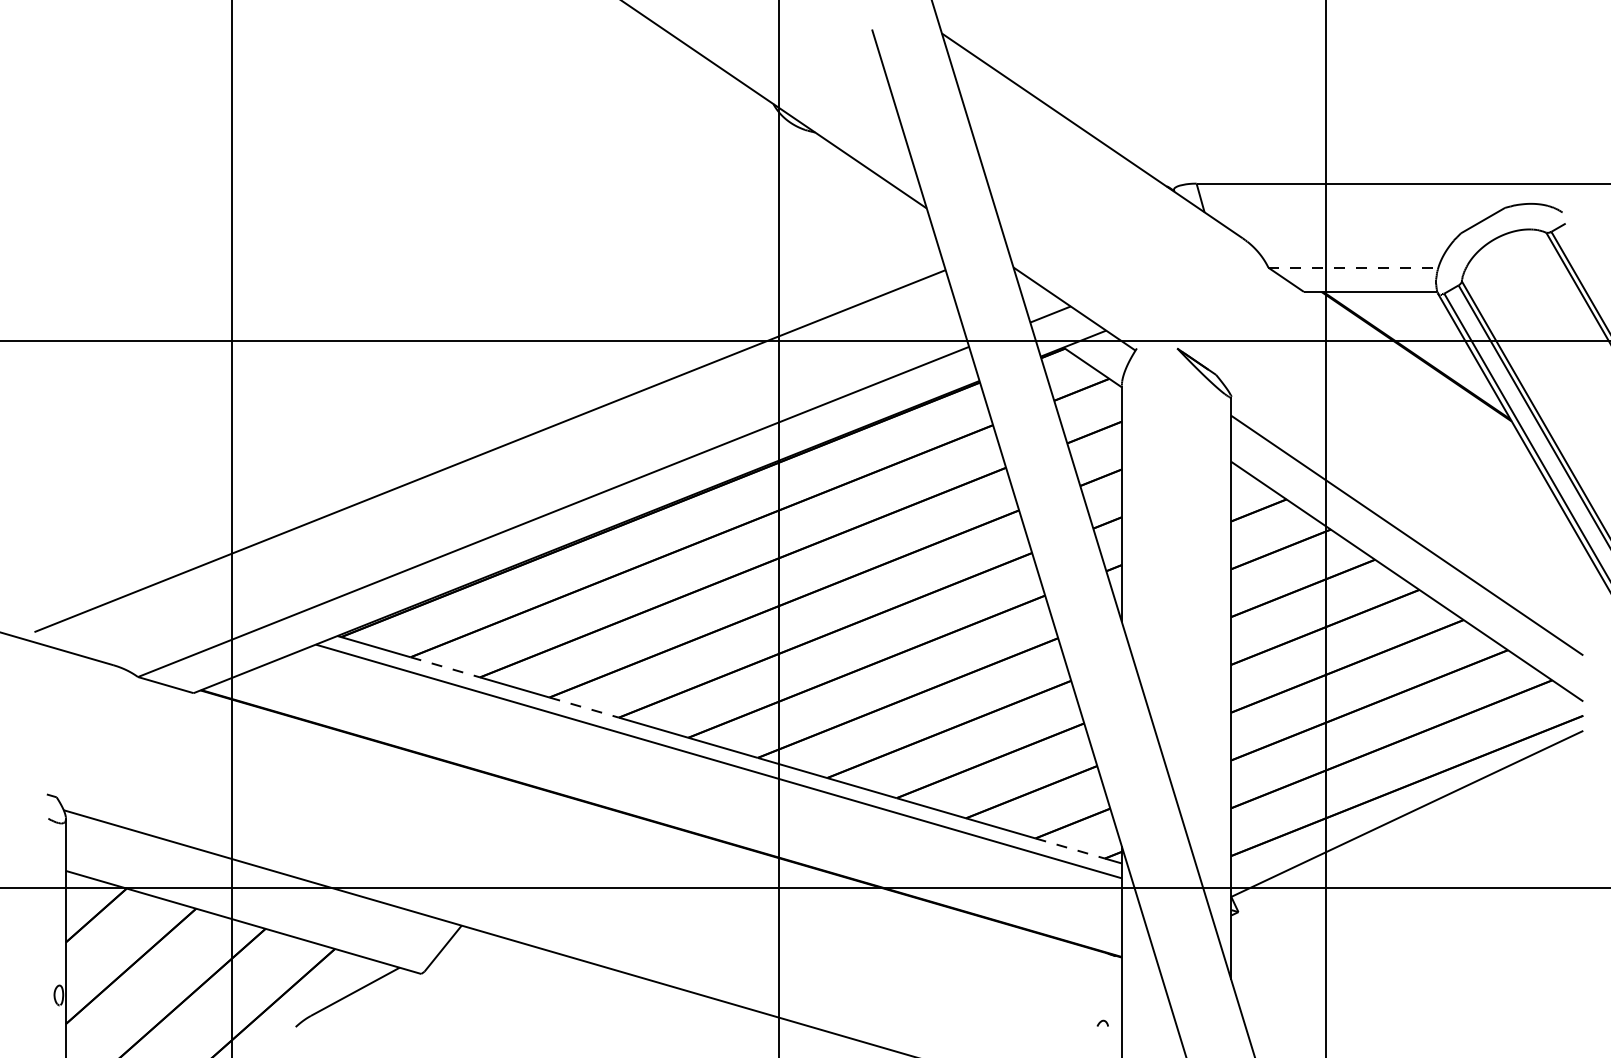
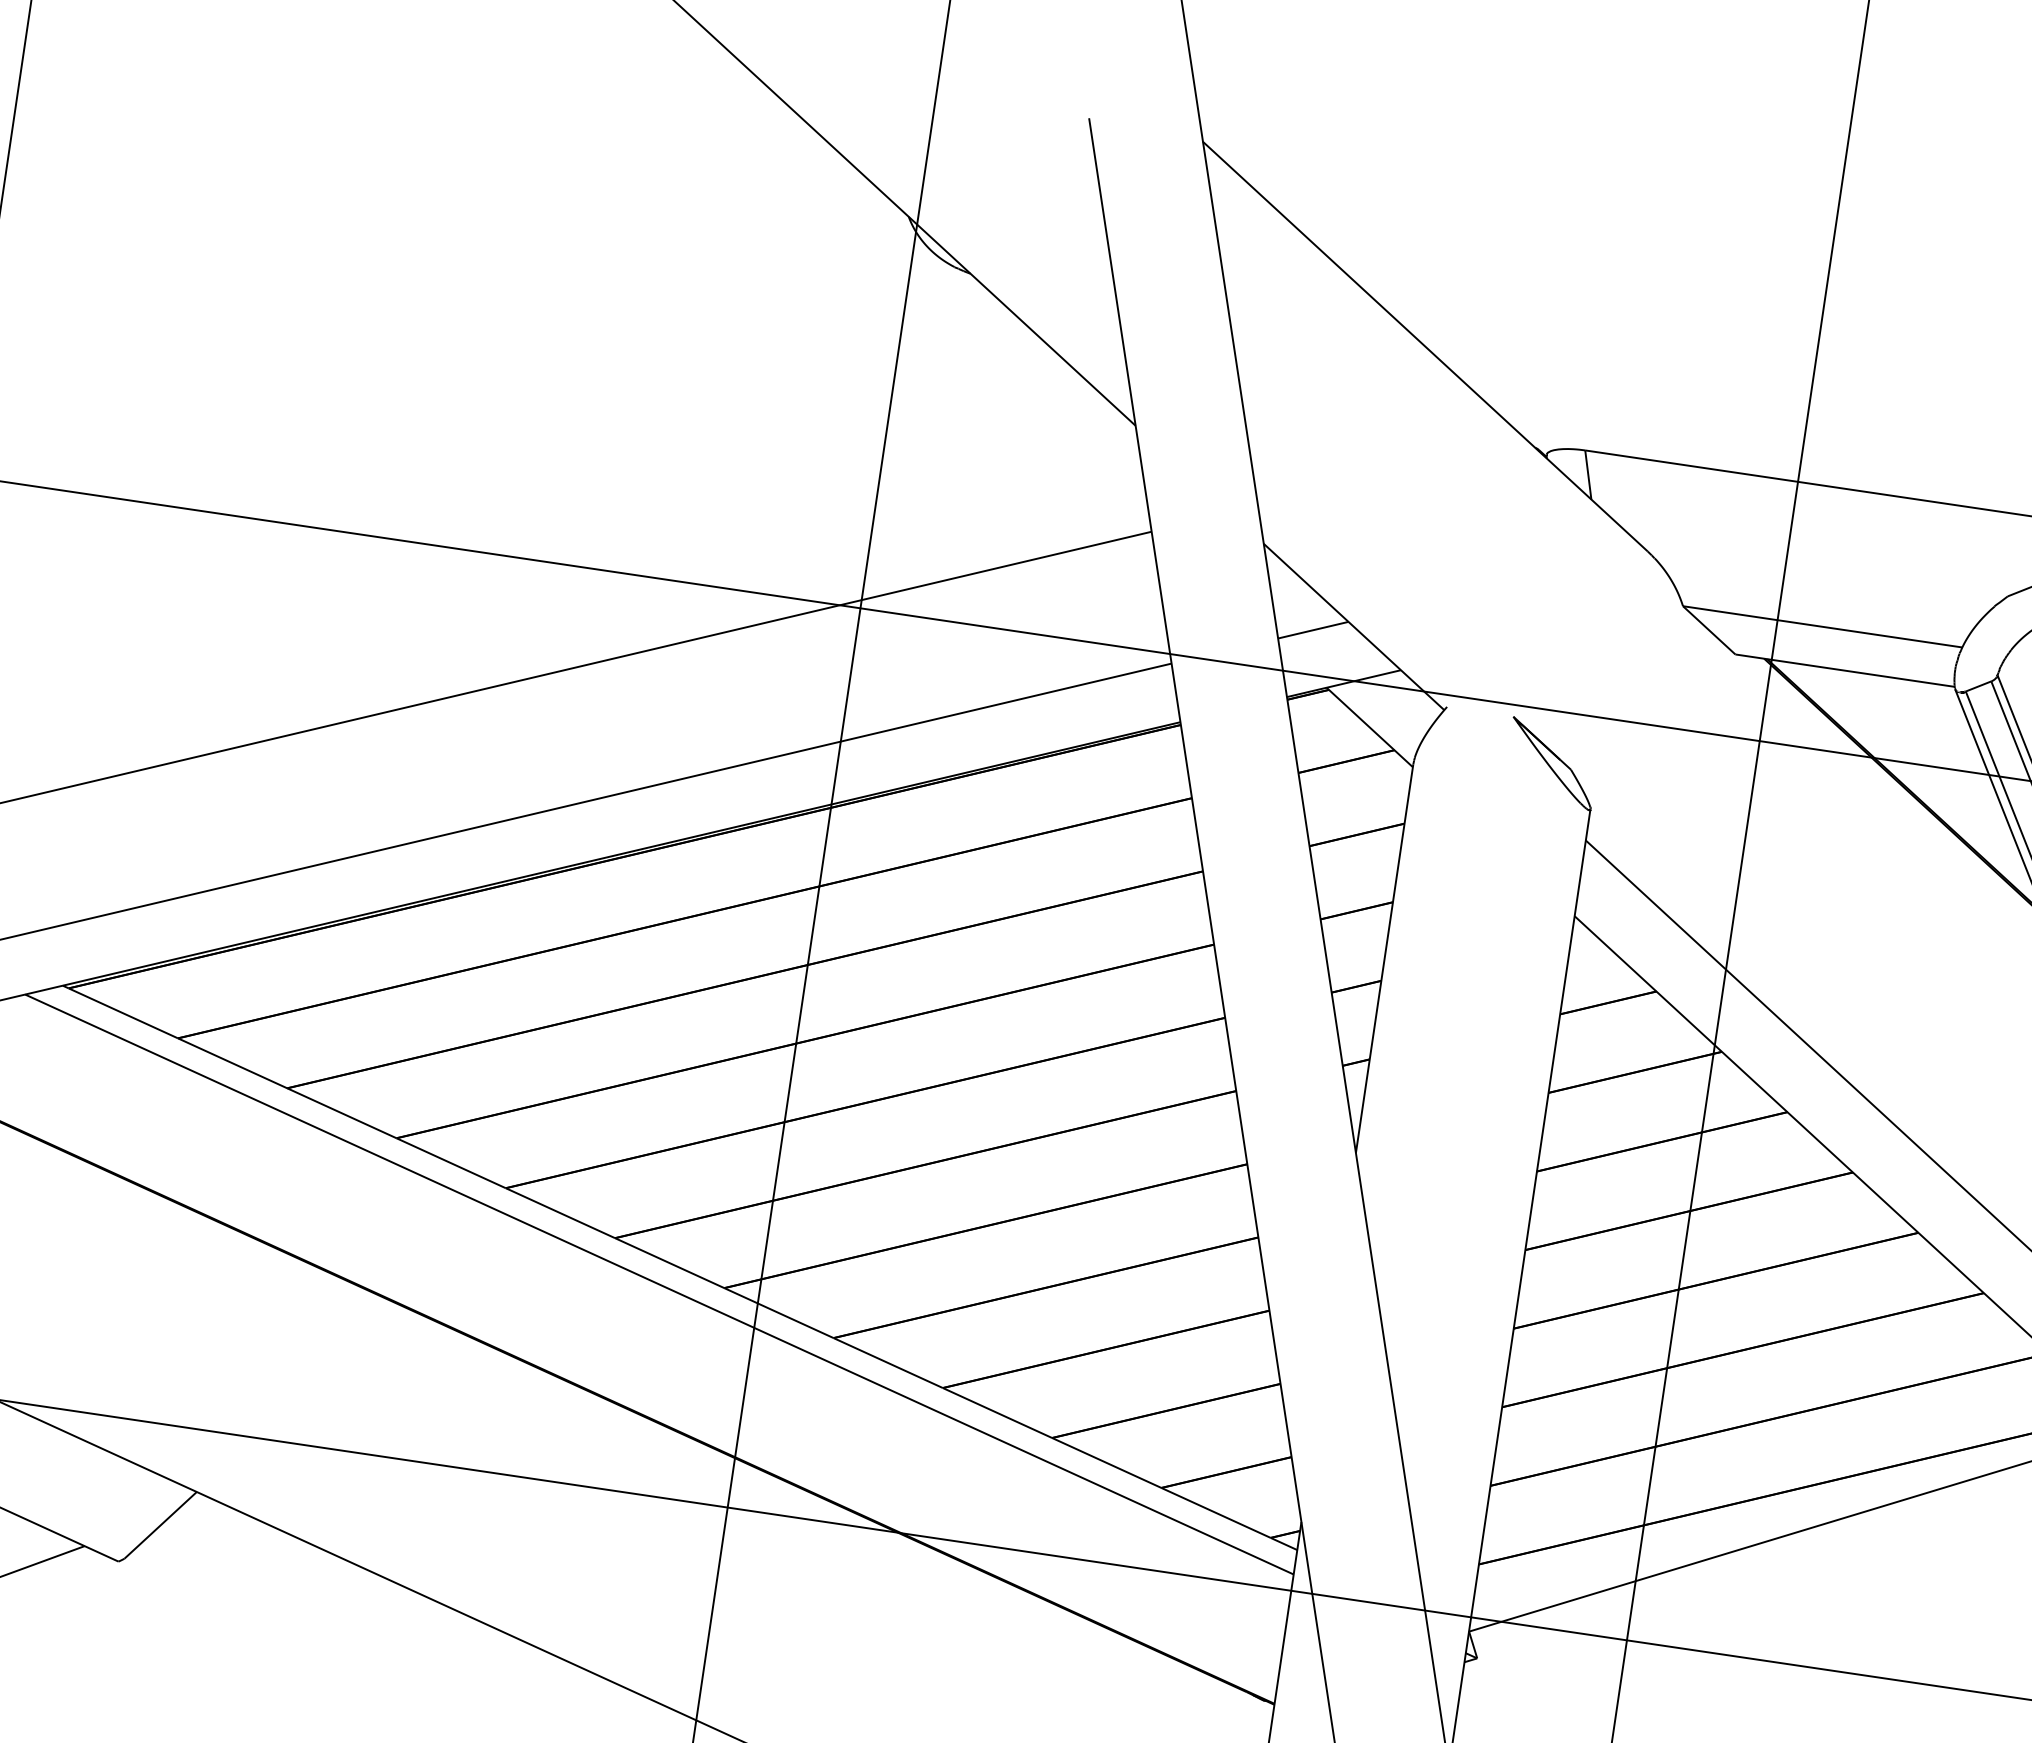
line: (1353, 267) -> (1822, 626), dashed -> solid
line: (445, 667) -> (232, 1063), dashed -> solid
line: (584, 707) -> (451, 1163), dashed -> solid
line: (1070, 848) -> (1216, 1512), dashed -> solid

